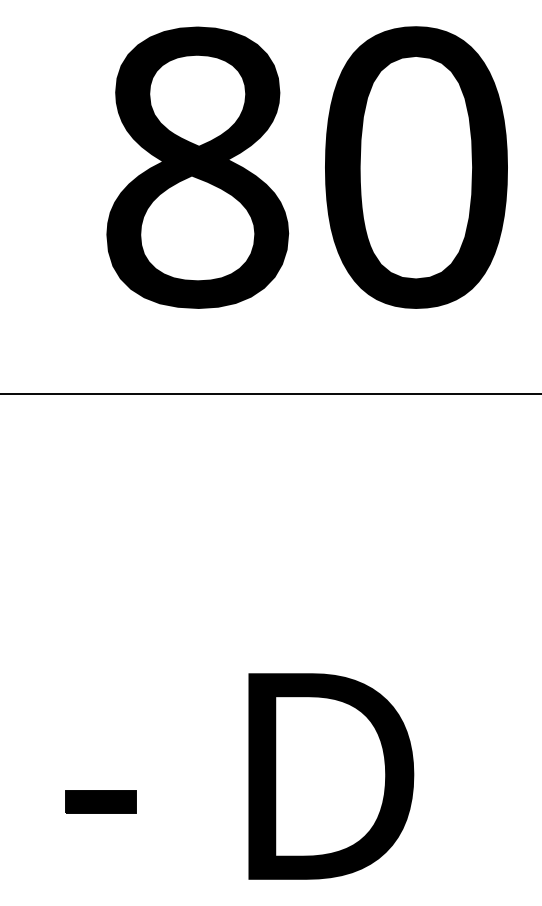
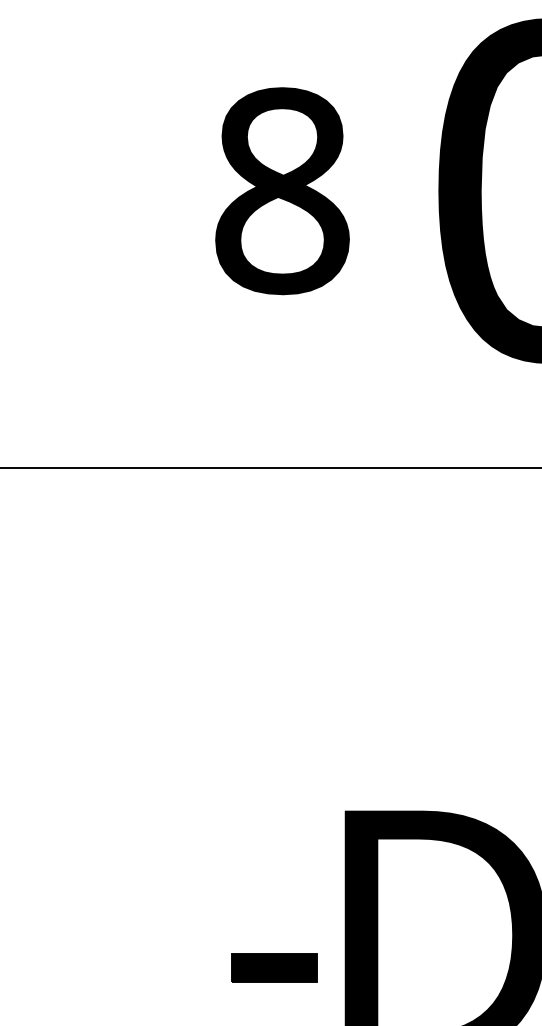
part: (197, 167) -> (282, 191), size x0.6
part: (100, 801) -> (273, 967), moved

